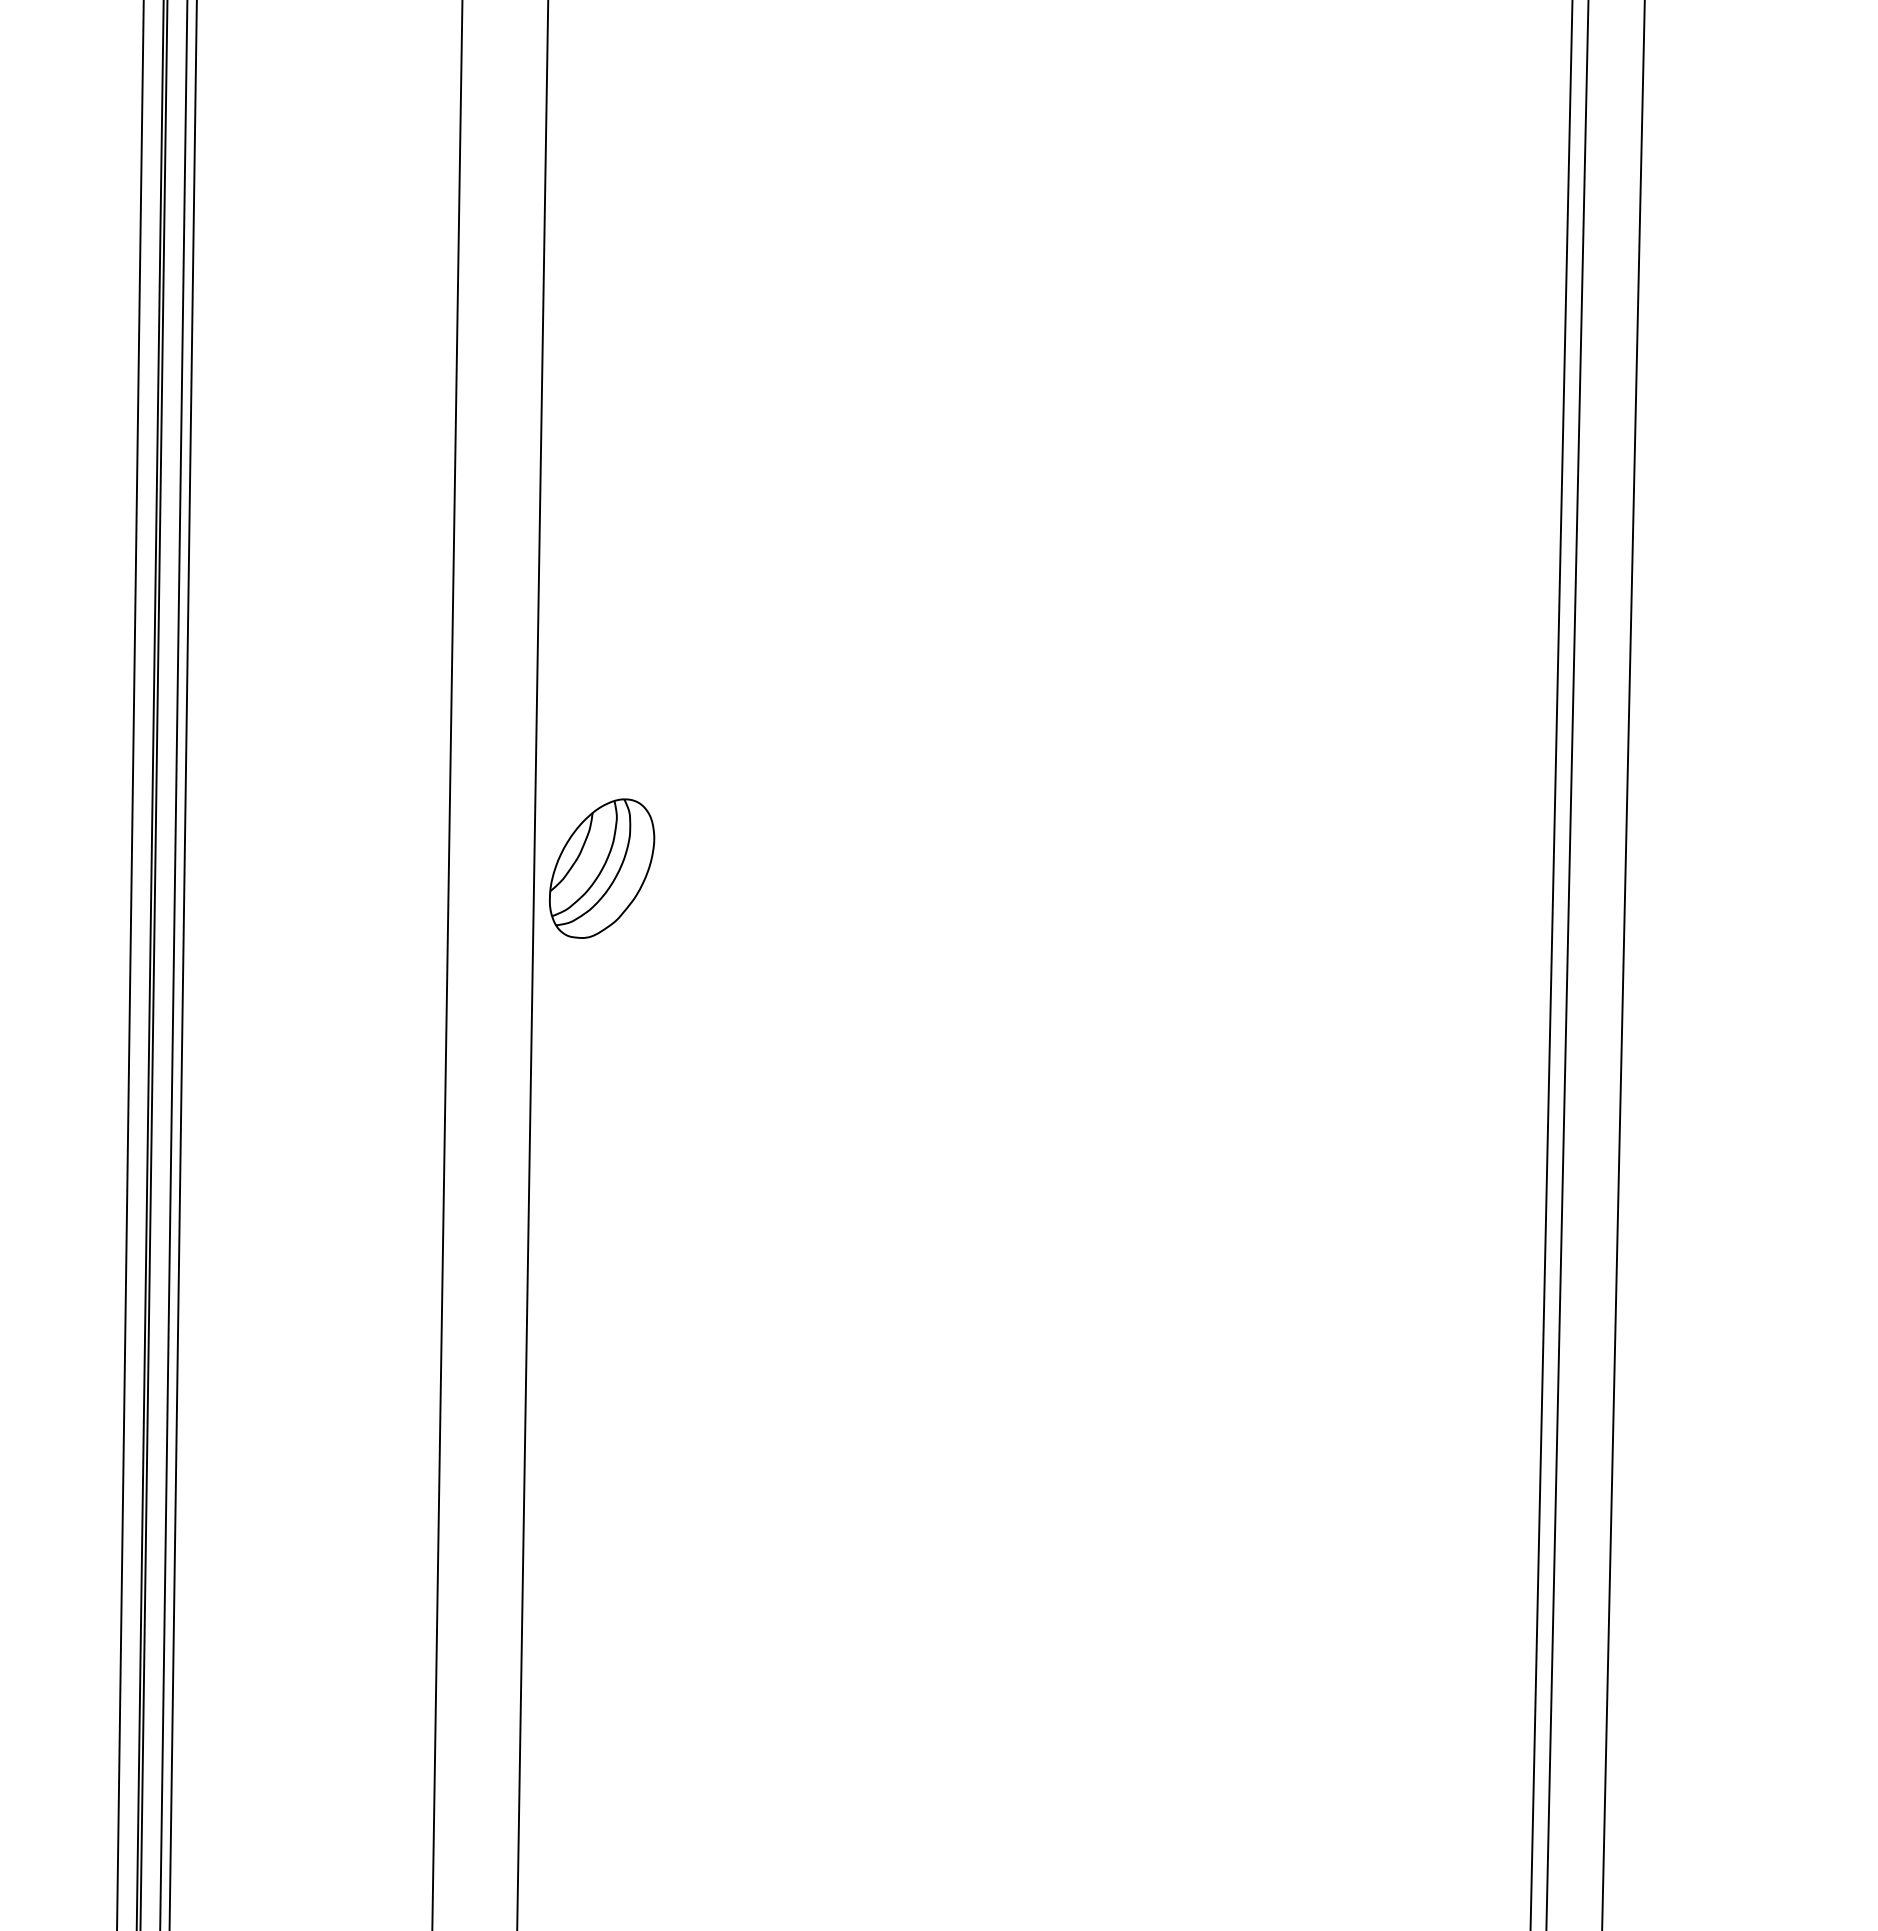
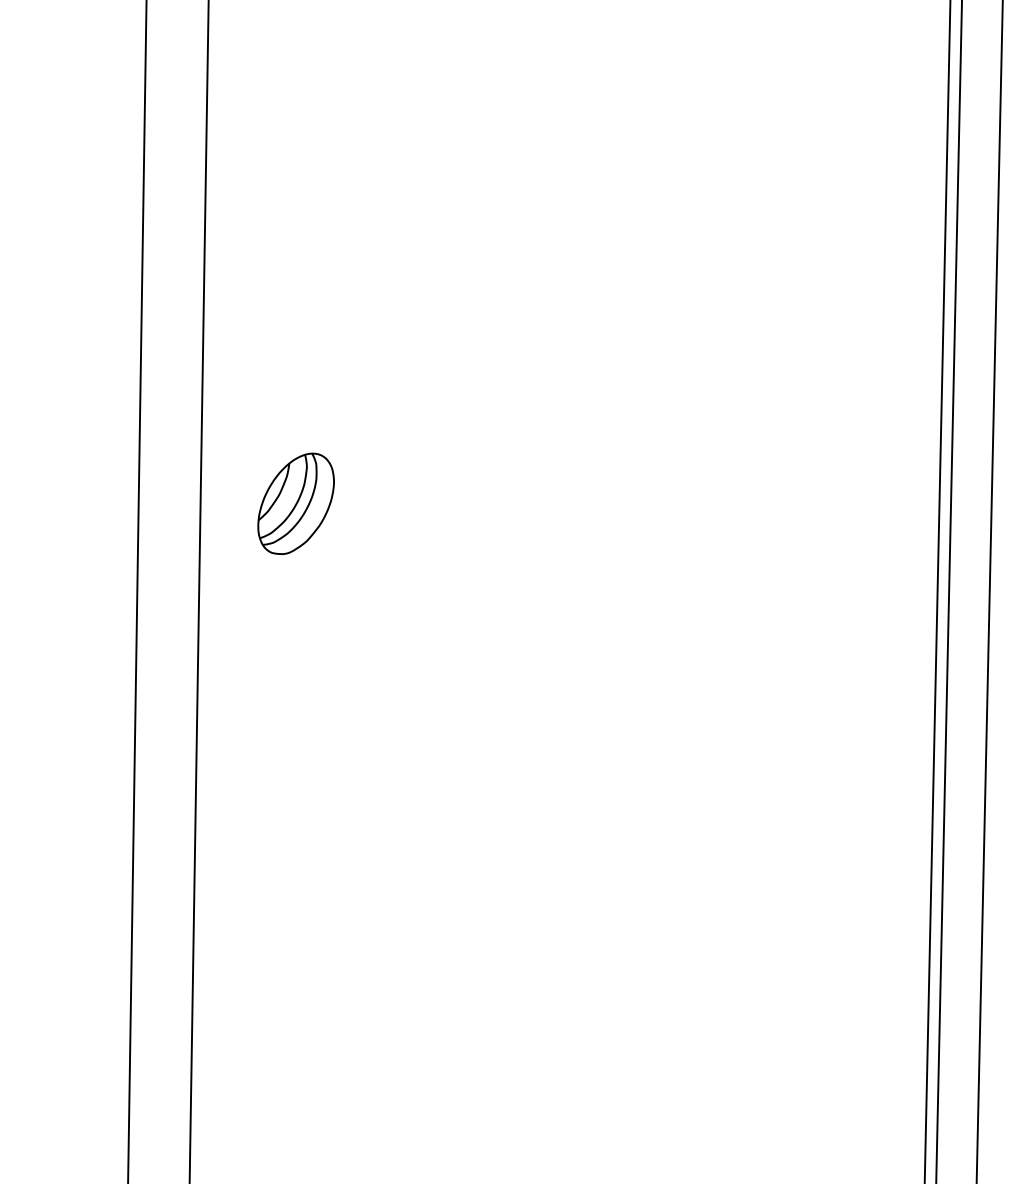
part: (602, 868) -> (296, 503), moved

